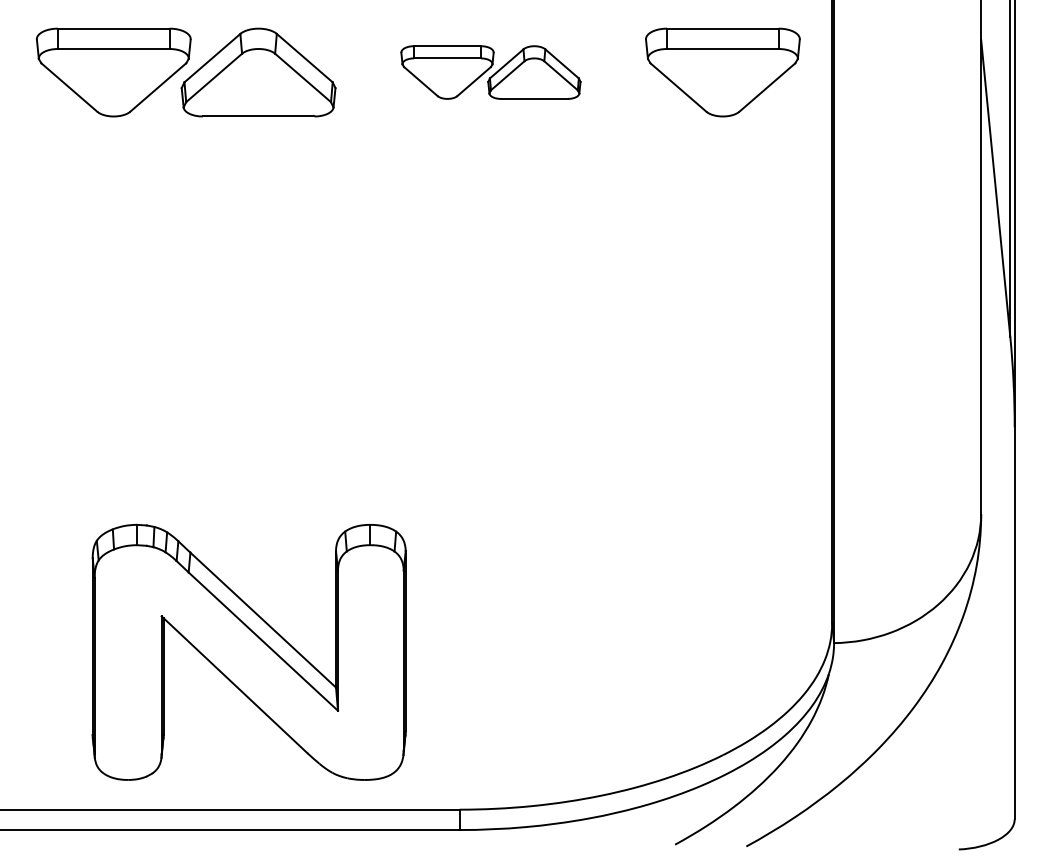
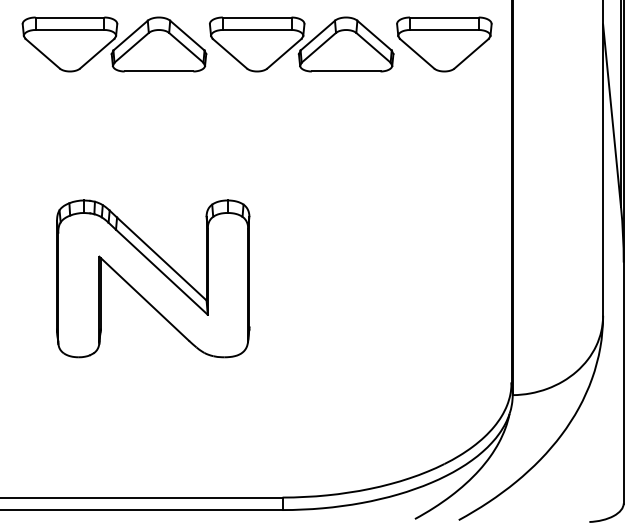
part: (490, 72) -> (301, 44), size x1.67
part: (249, 651) -> (153, 278), moved

